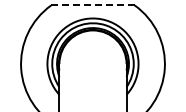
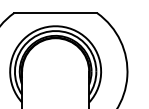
line: (93, 5) -> (56, 13), dashed -> solid

